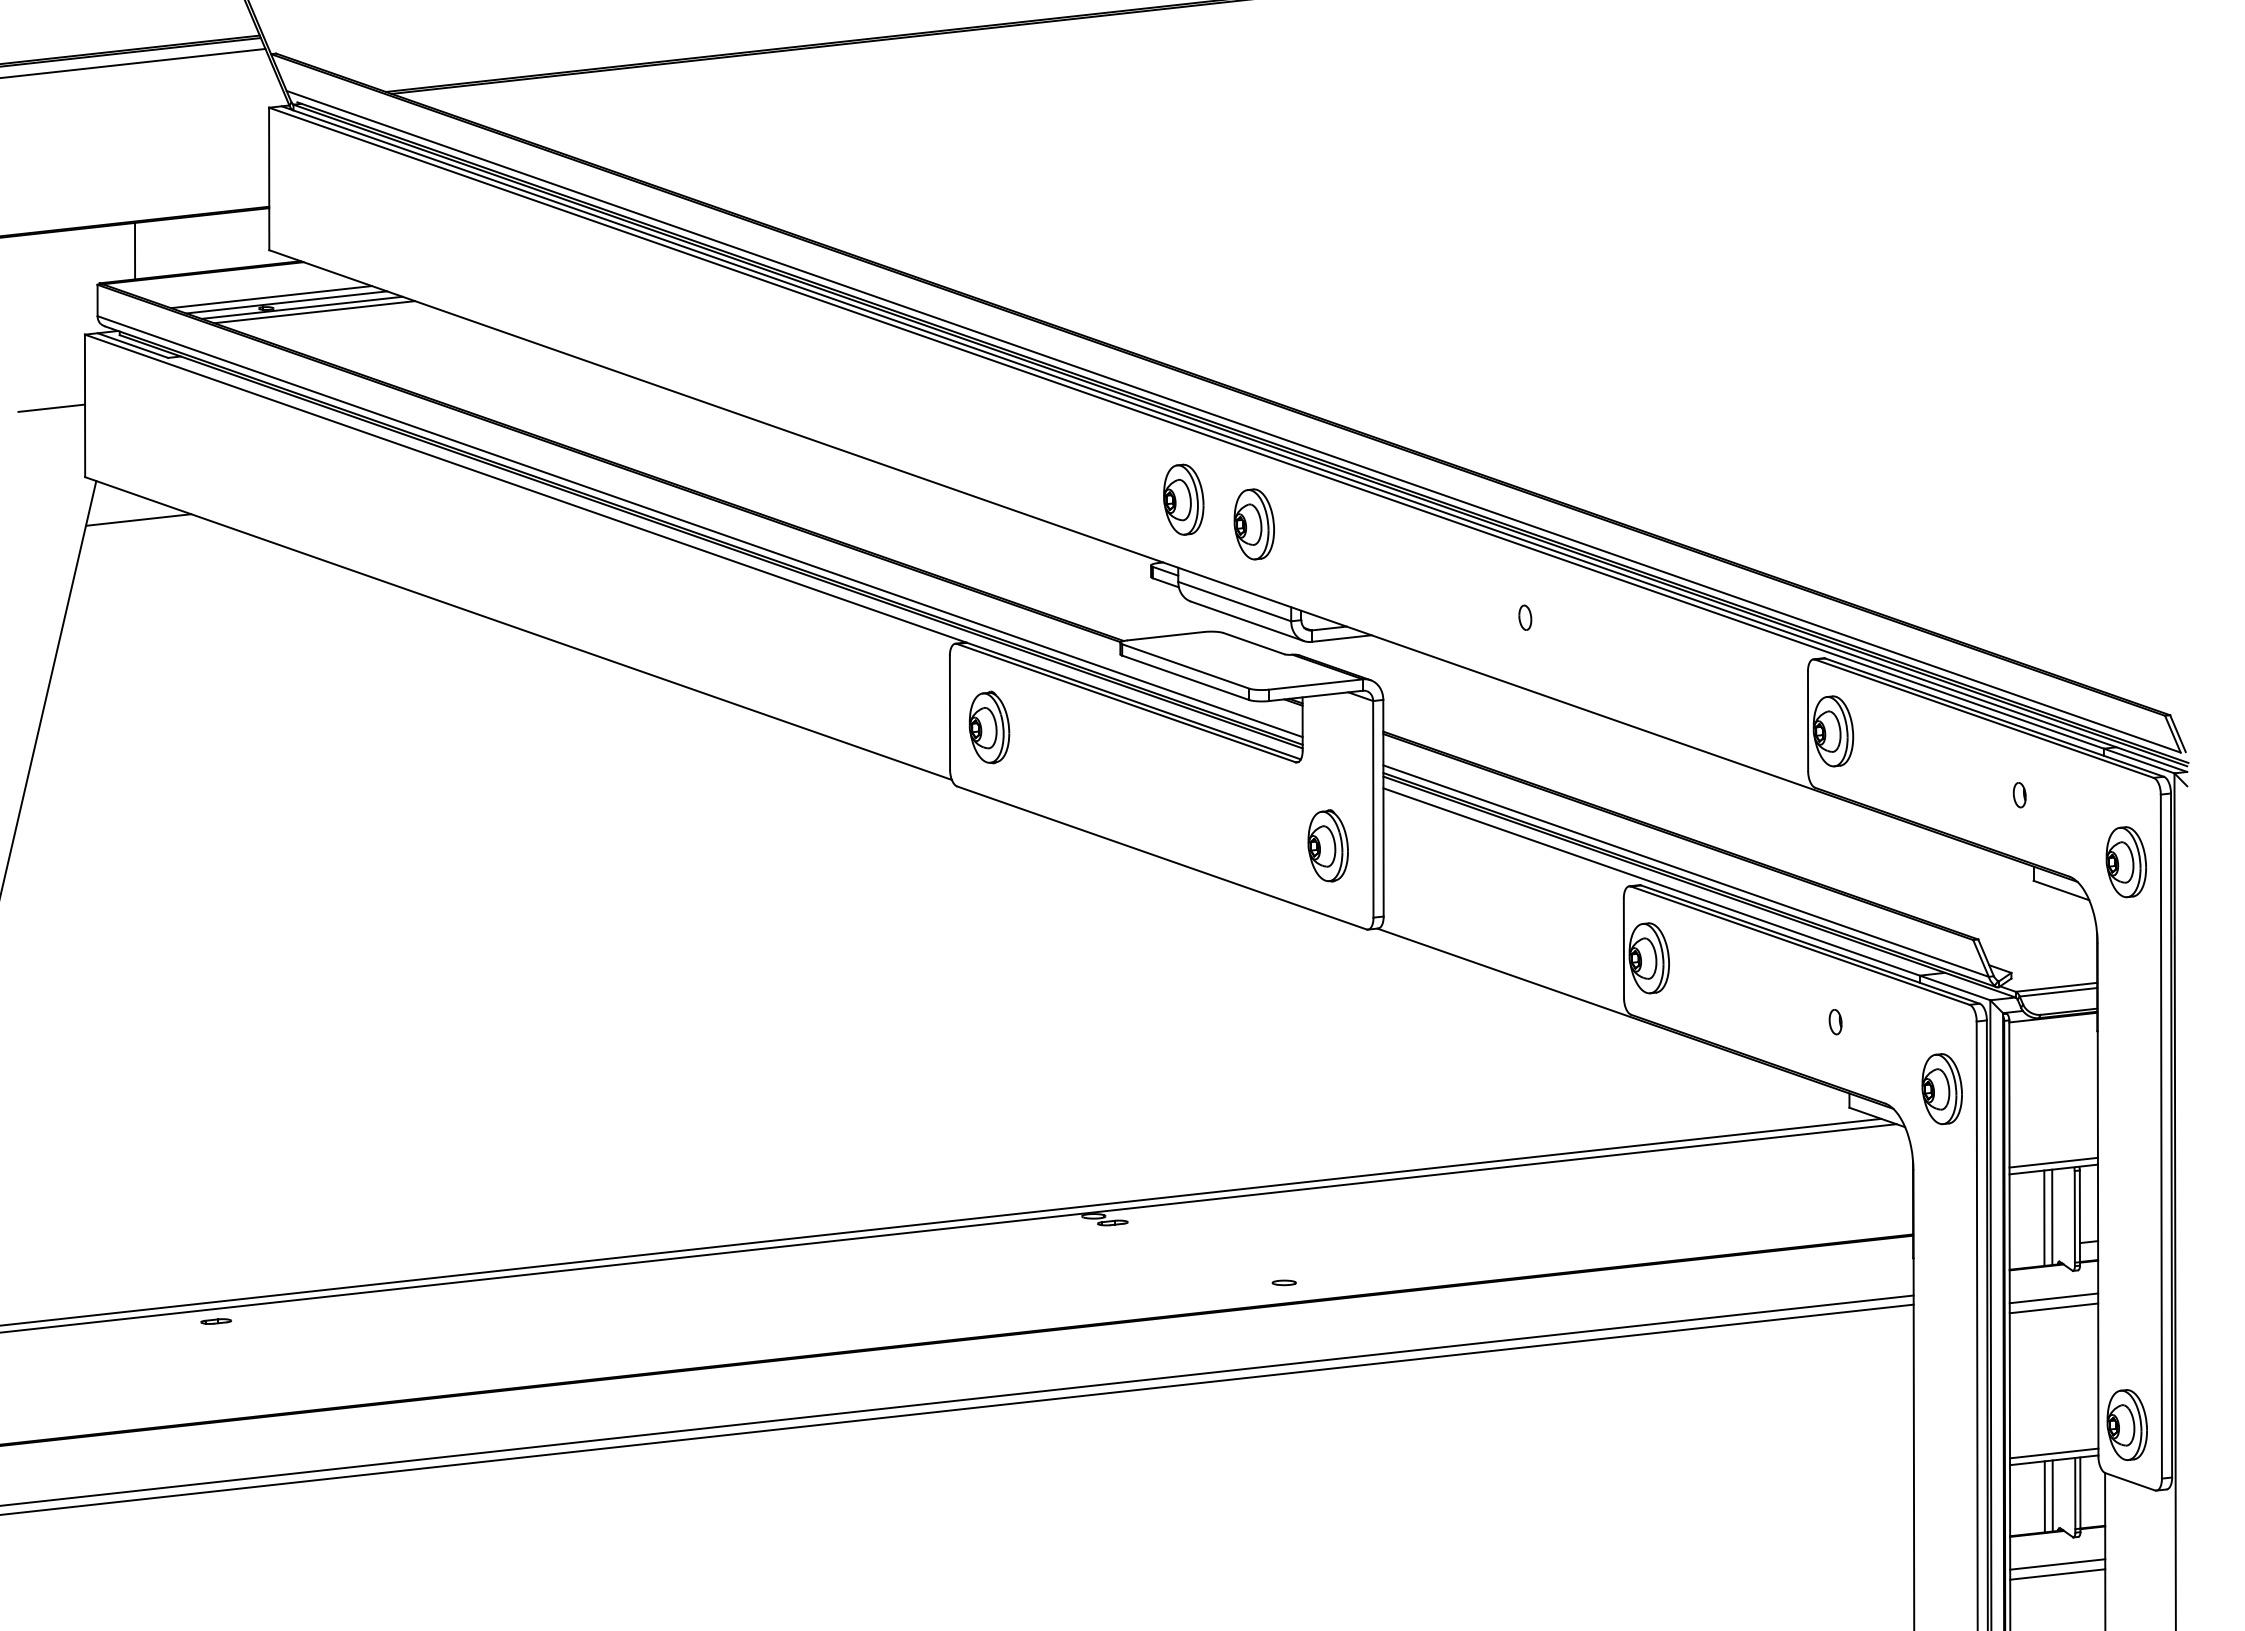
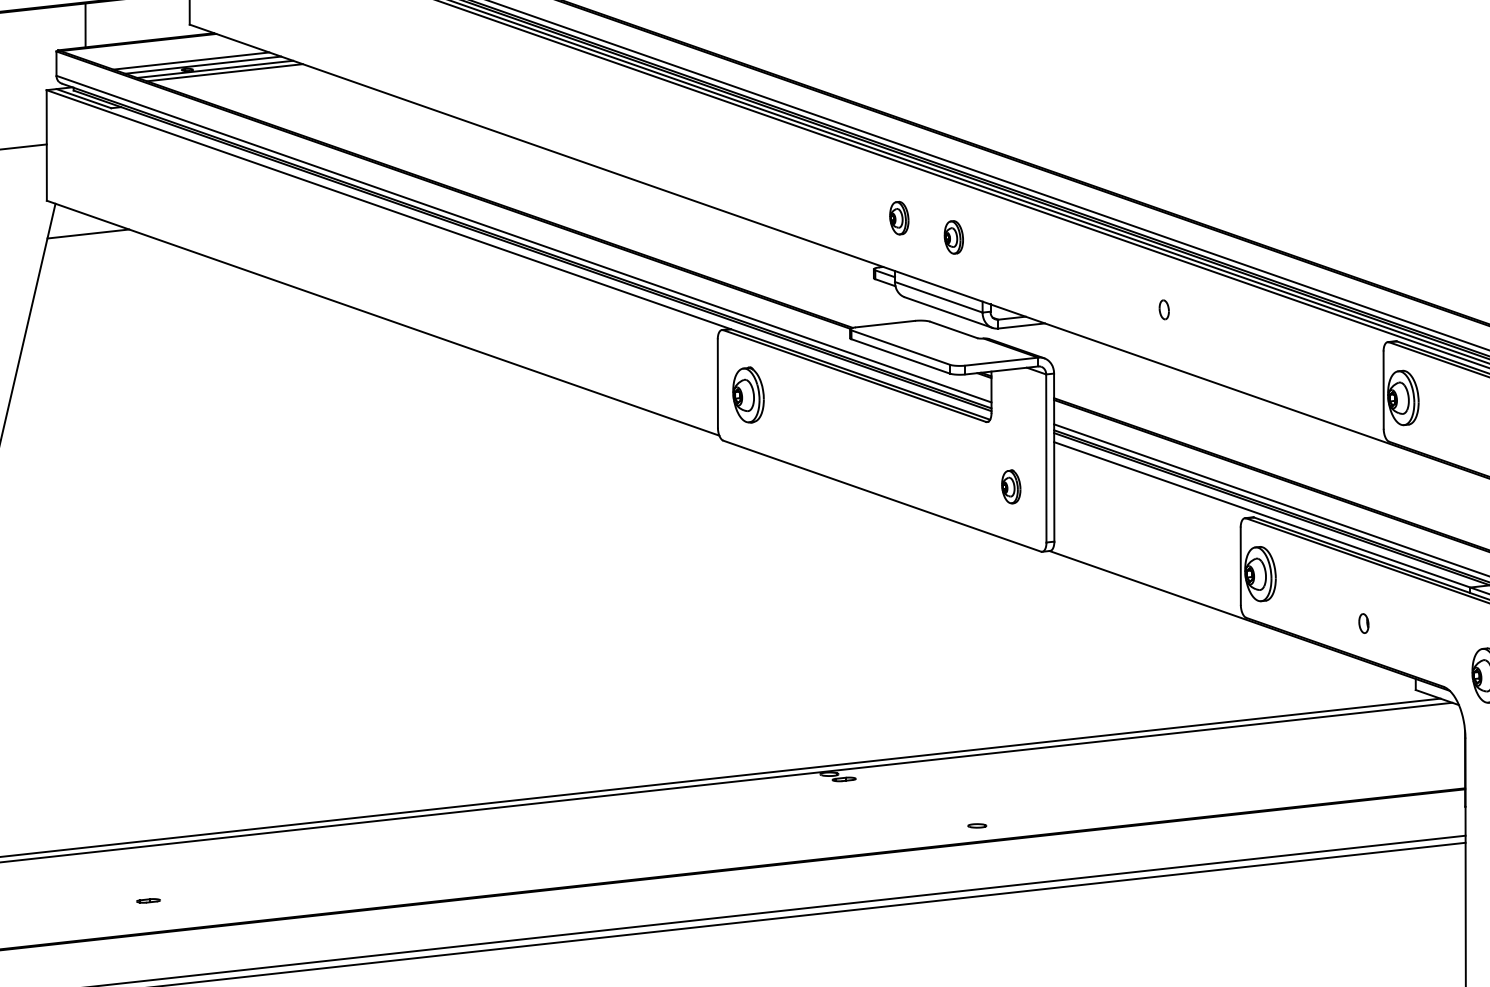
part: (1183, 499) -> (899, 218), size x0.6
part: (1253, 524) -> (953, 237), size x0.6
part: (1327, 845) -> (1010, 486), size x0.6
part: (1835, 1022) -> (1363, 623), moved
part: (215, 1321) -> (147, 900), moved

